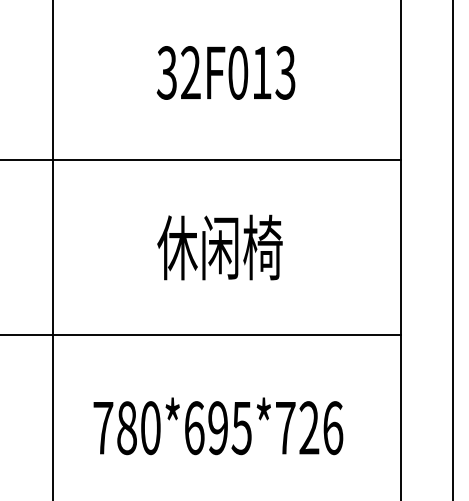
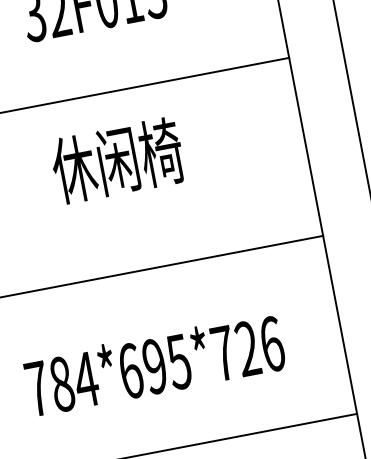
text: (219, 247) -> (117, 160), moved
text: (150, 428) -> (86, 380), 780*695*726 -> 784*695*726

